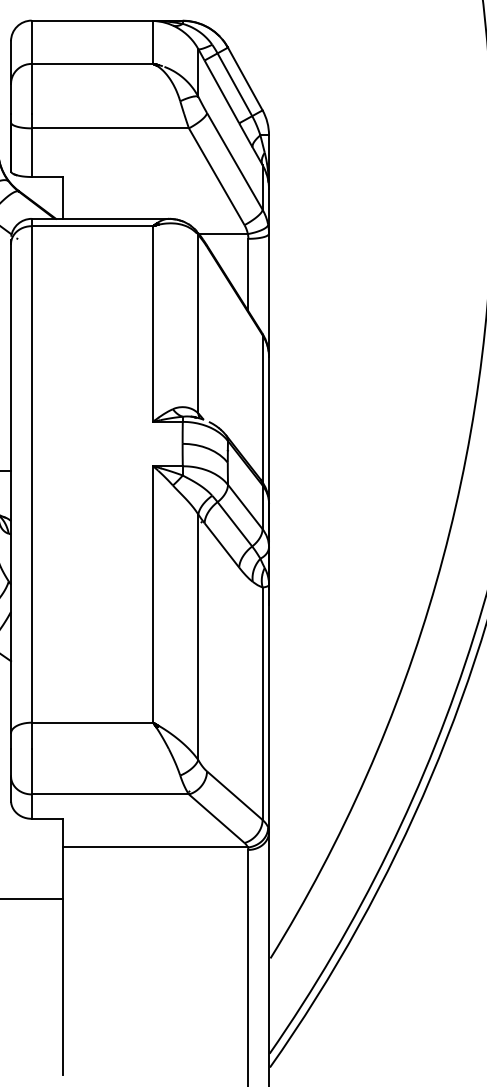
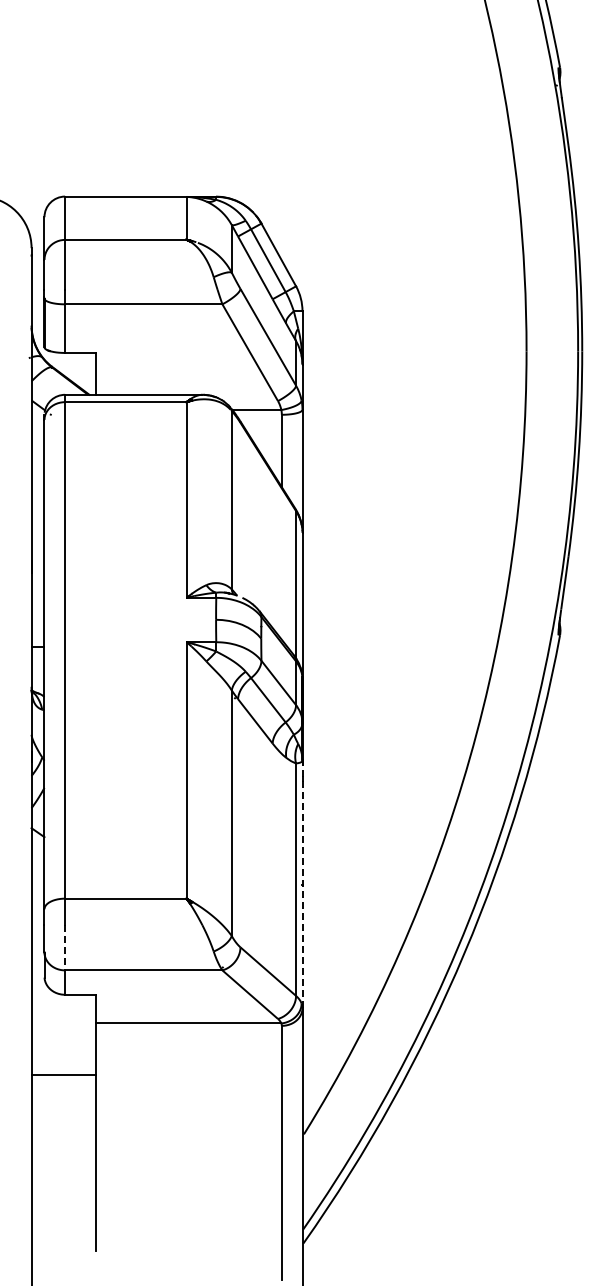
line: (269, 708) -> (302, 884), solid -> dashed
line: (32, 771) -> (65, 947), solid -> dashed

